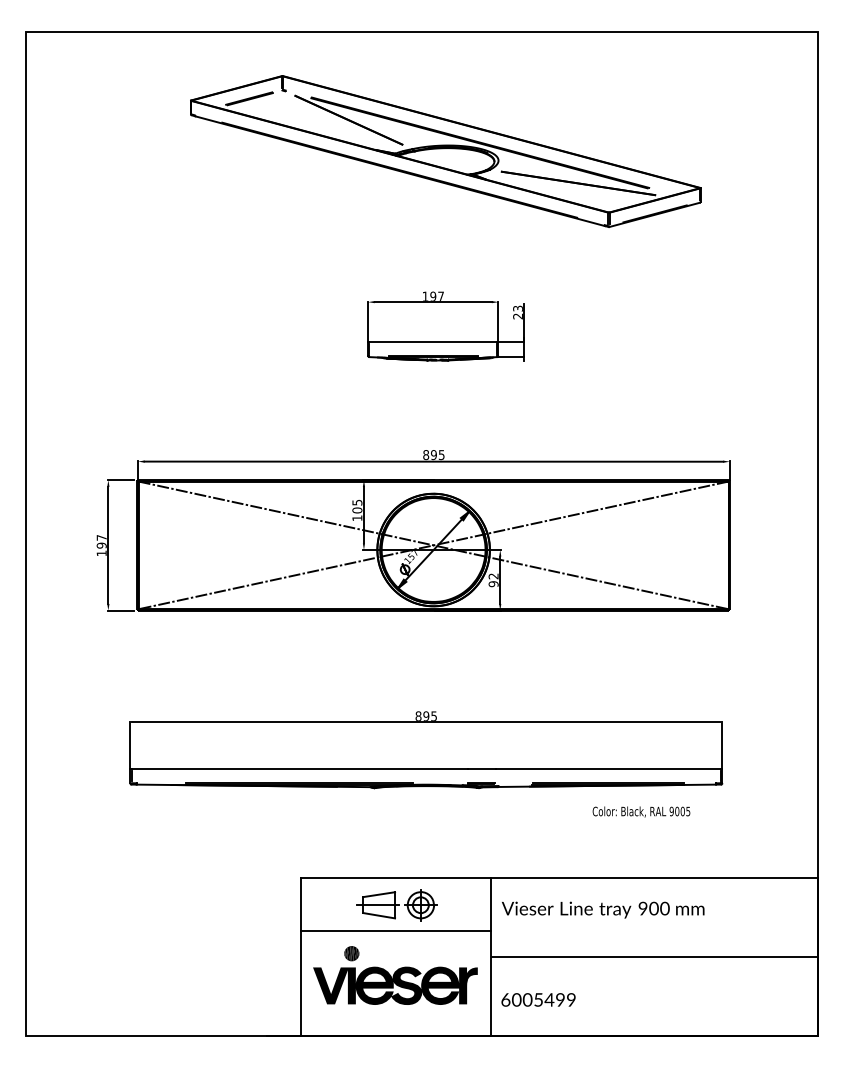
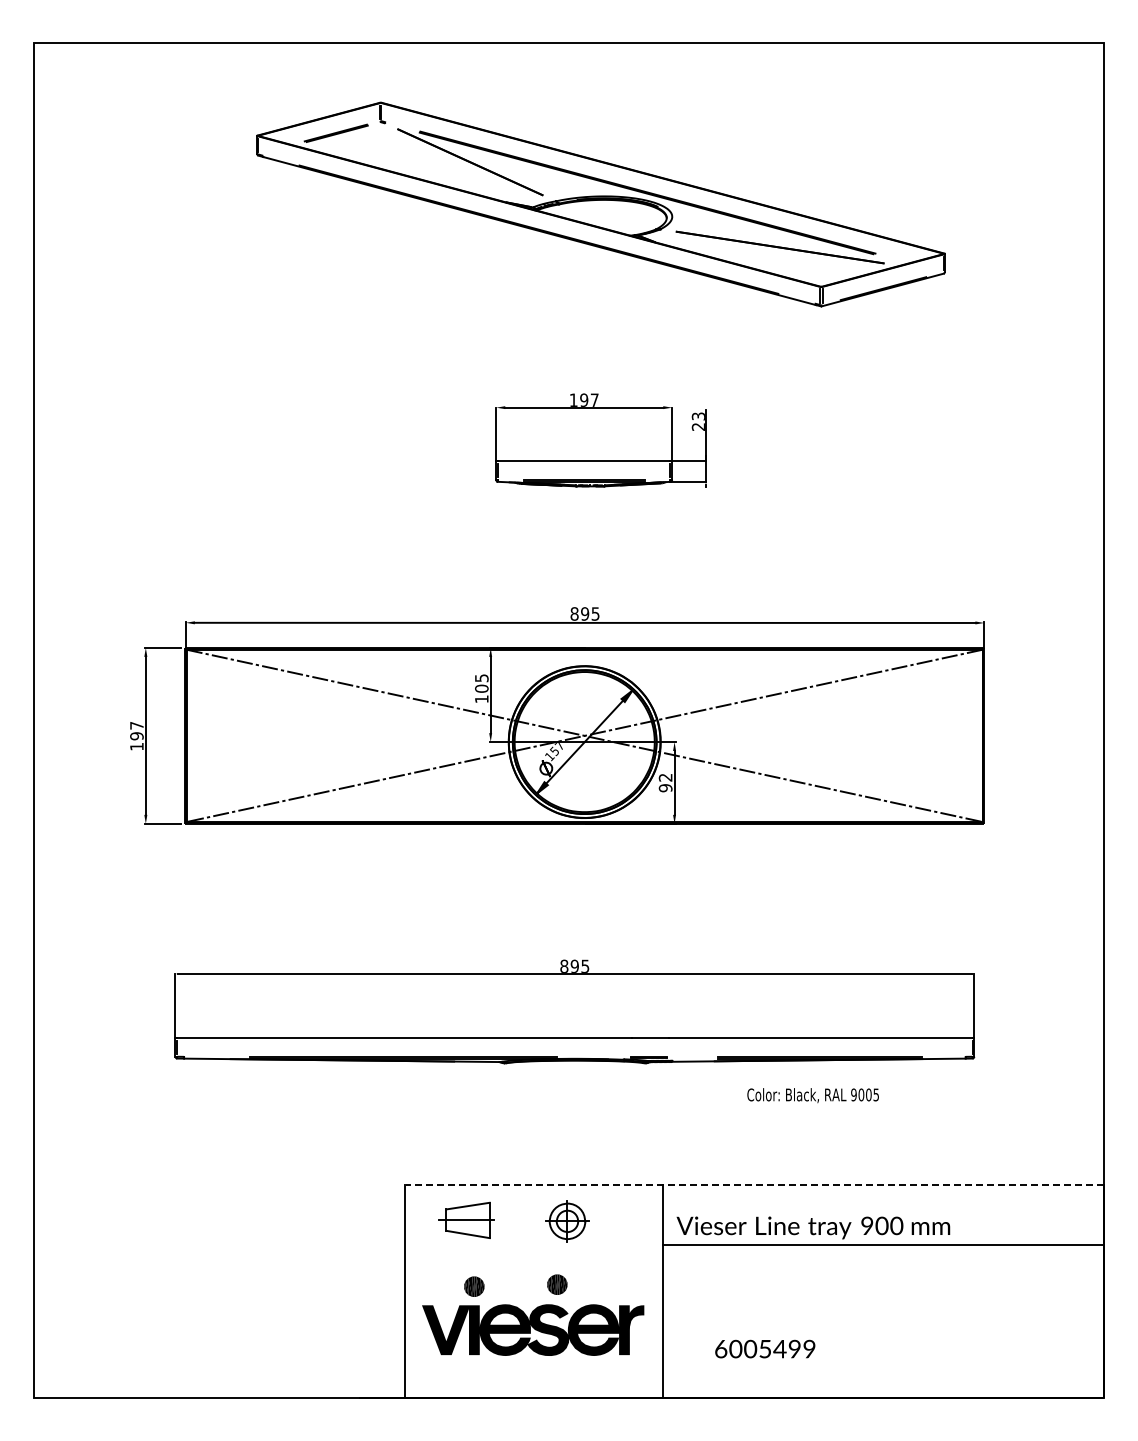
text: (641, 811) -> (812, 1095), moved
line: (559, 877) -> (754, 1184), solid -> dashed
part: (377, 904) -> (466, 1219), moved
line: (395, 931) -> (533, 1256), removed
part: (413, 952) -> (557, 1284), added
line: (655, 957) -> (883, 1245), moved
text: (538, 999) -> (765, 1348), moved

